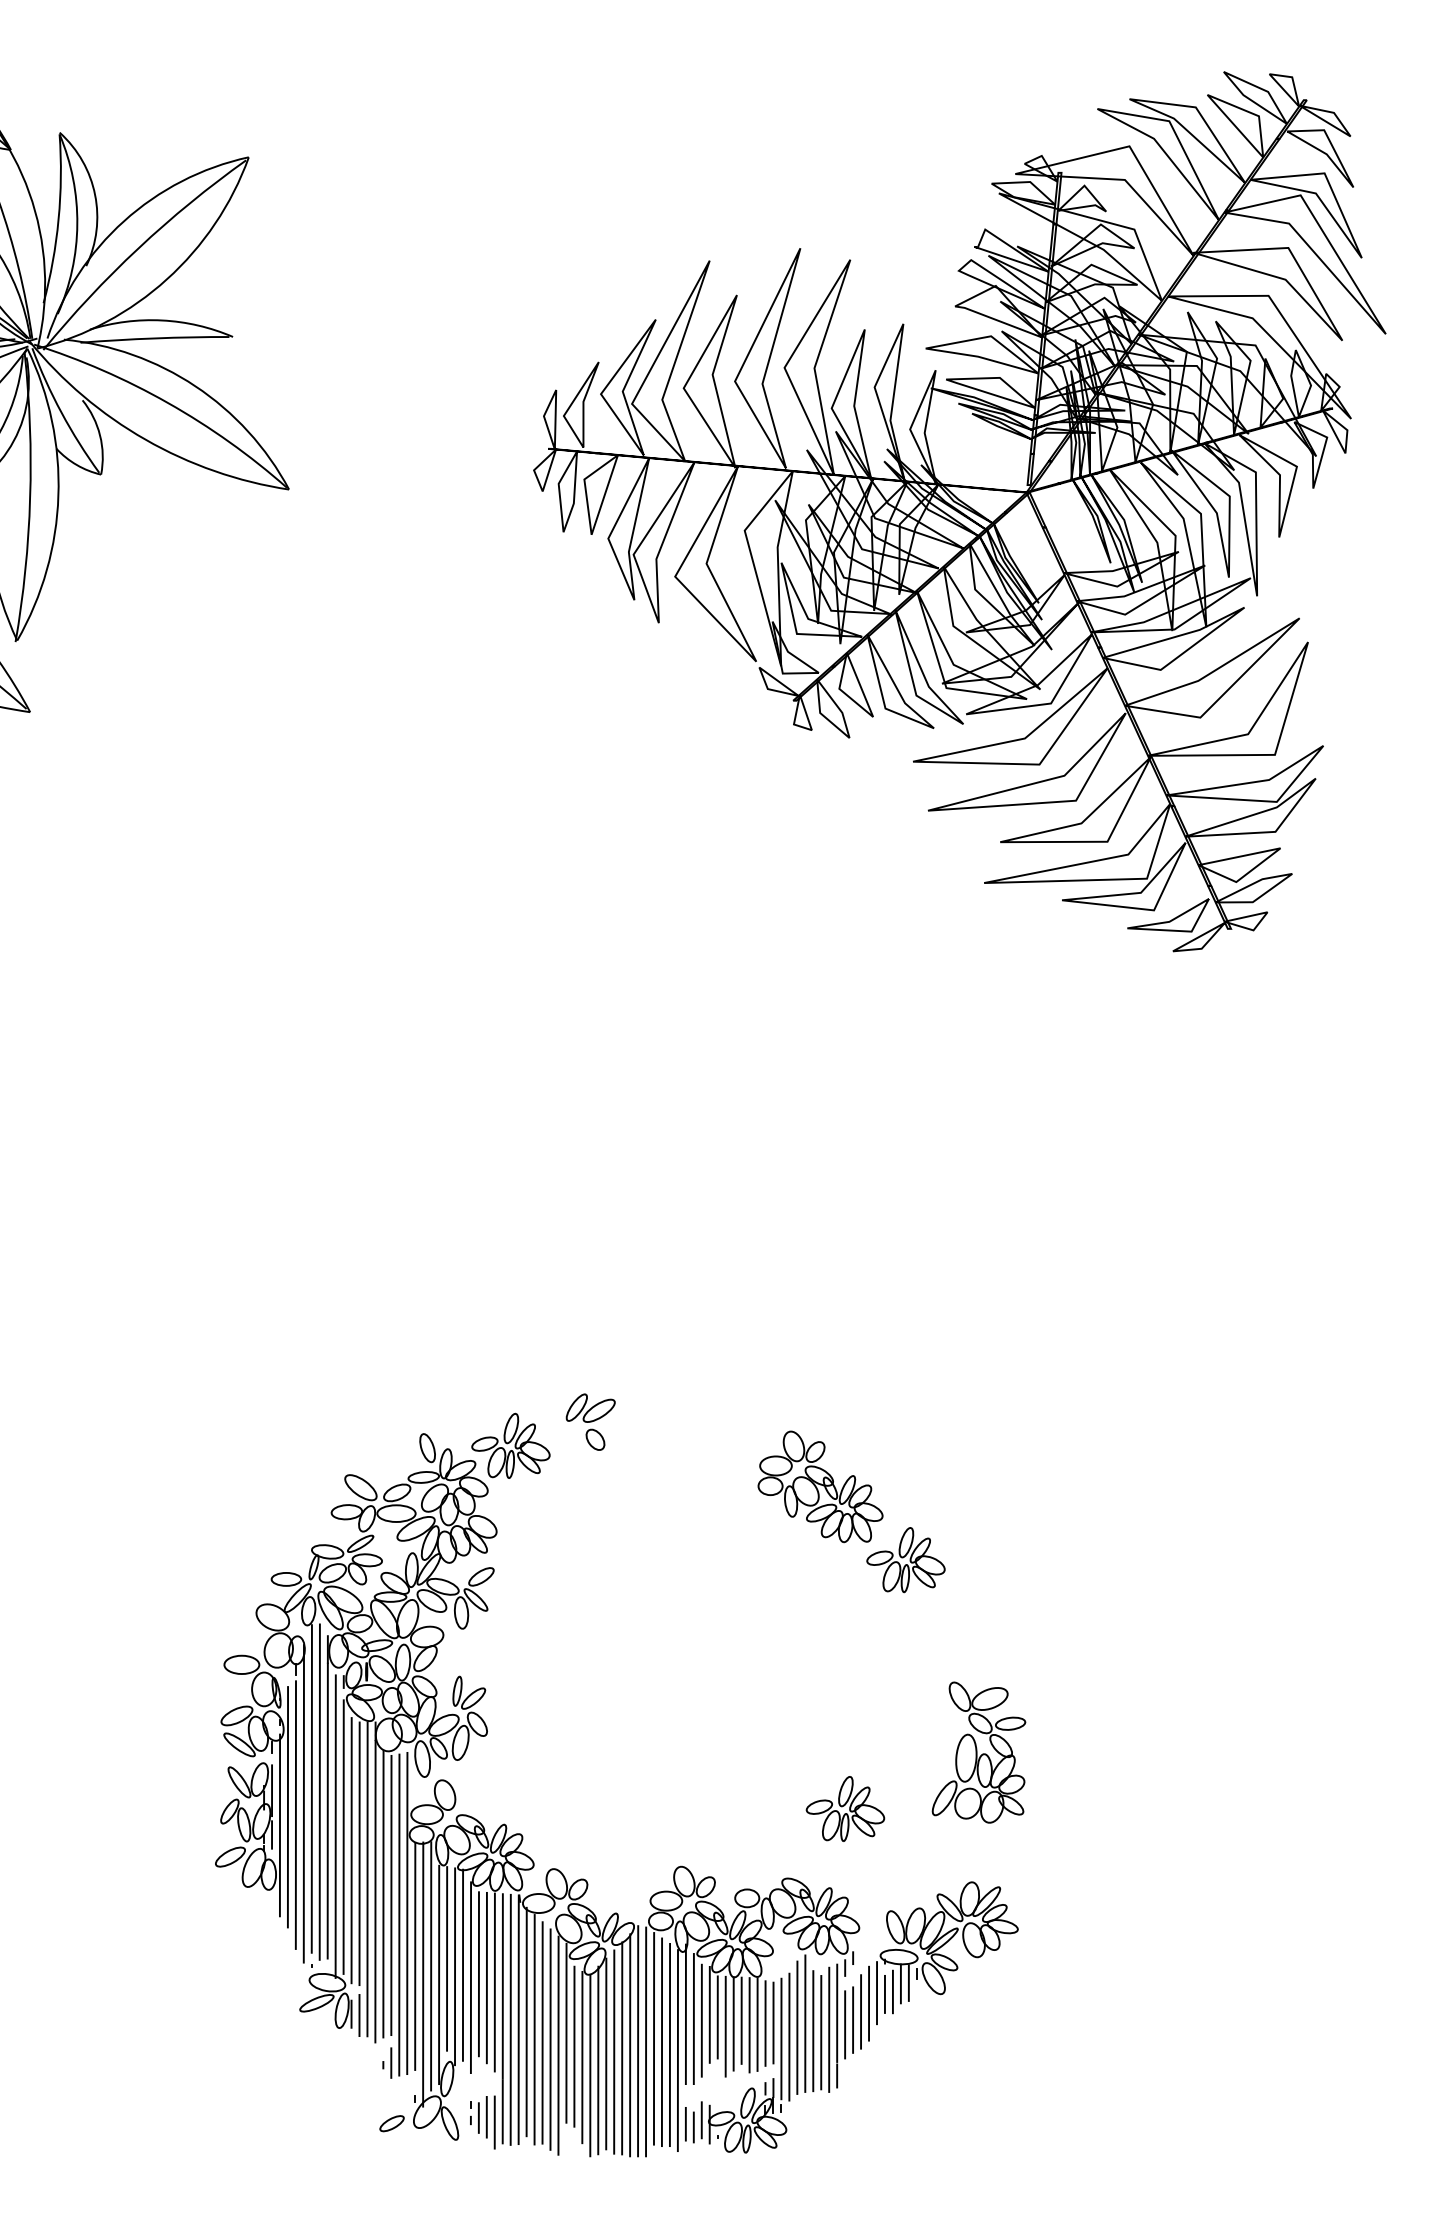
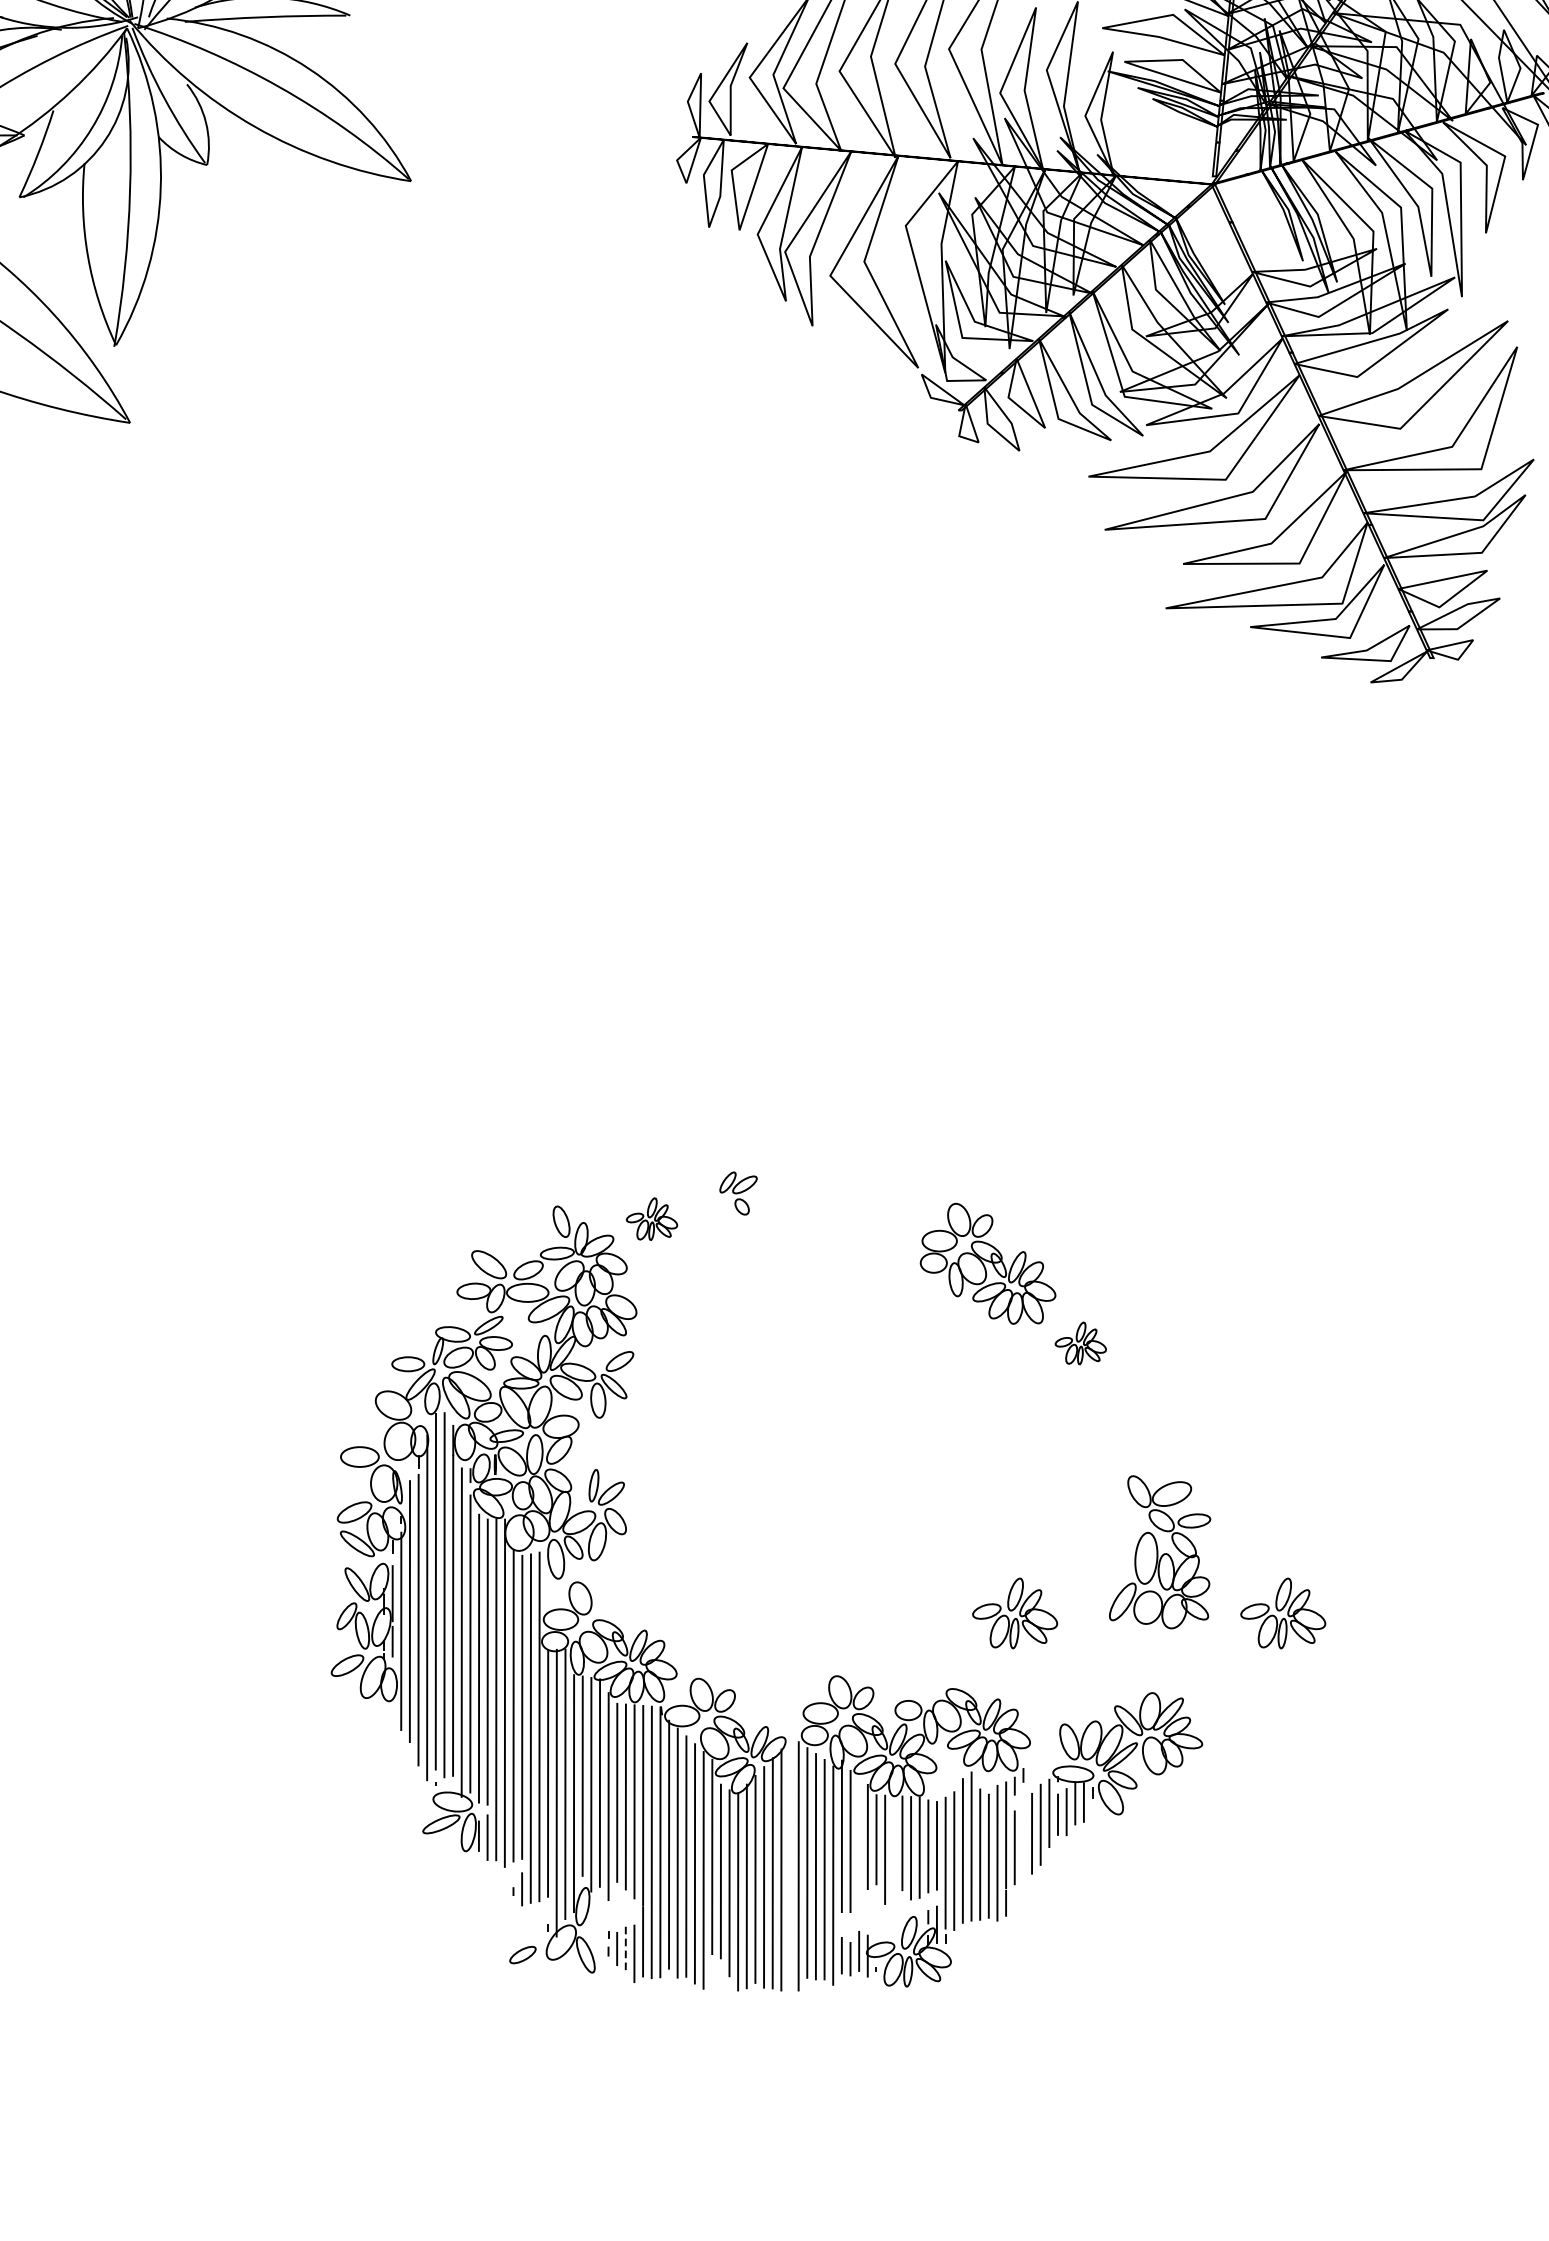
part: (590, 1421) -> (738, 1192), size x0.7
part: (510, 1445) -> (651, 1218), size x0.6
part: (905, 1560) -> (1080, 1343), size x0.6
part: (1092, 1808) -> (1283, 1612), added
line: (853, 2019) -> (1023, 1841), removed
line: (701, 2020) -> (858, 1843), removed
line: (733, 2023) -> (893, 1846), removed
line: (638, 2041) -> (790, 1865), removed
line: (486, 2116) -> (625, 1947), solid -> dashed

